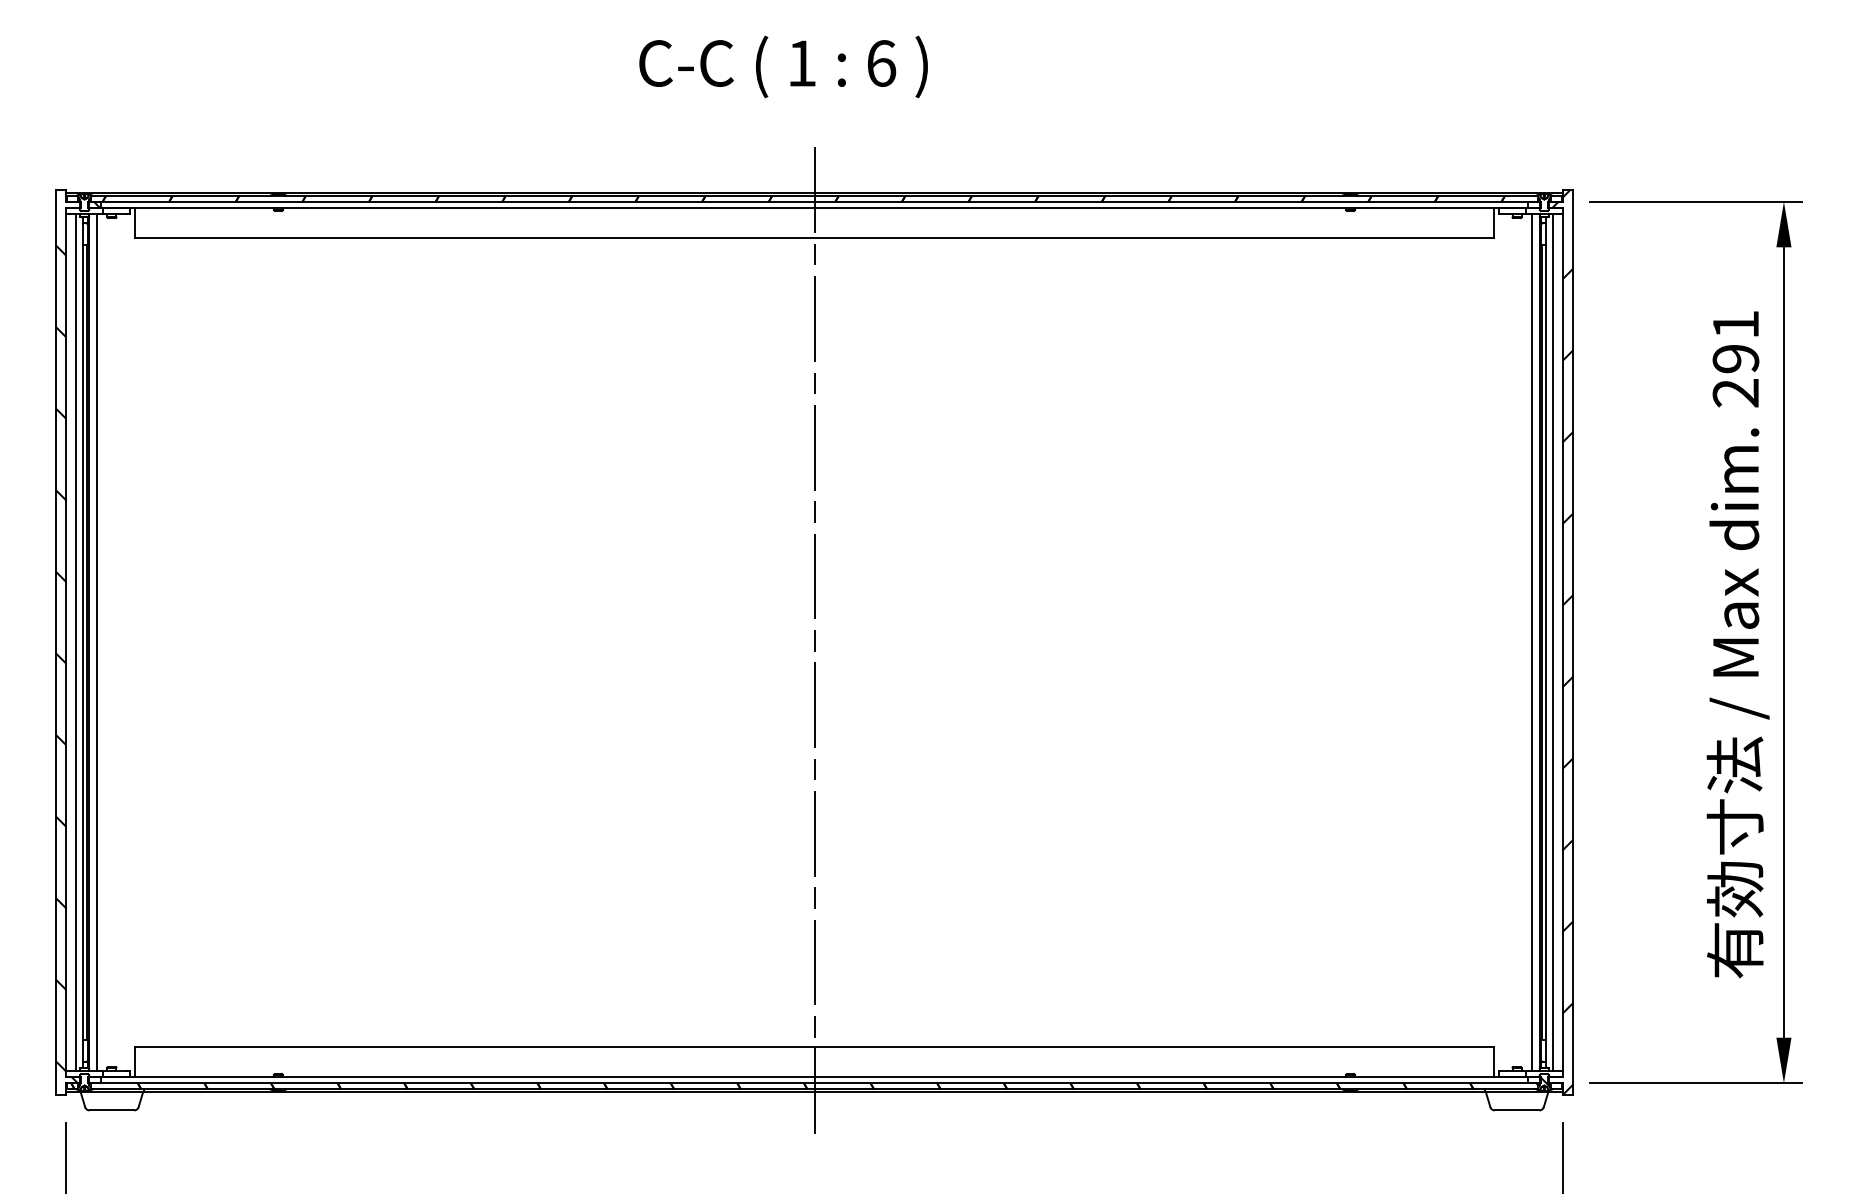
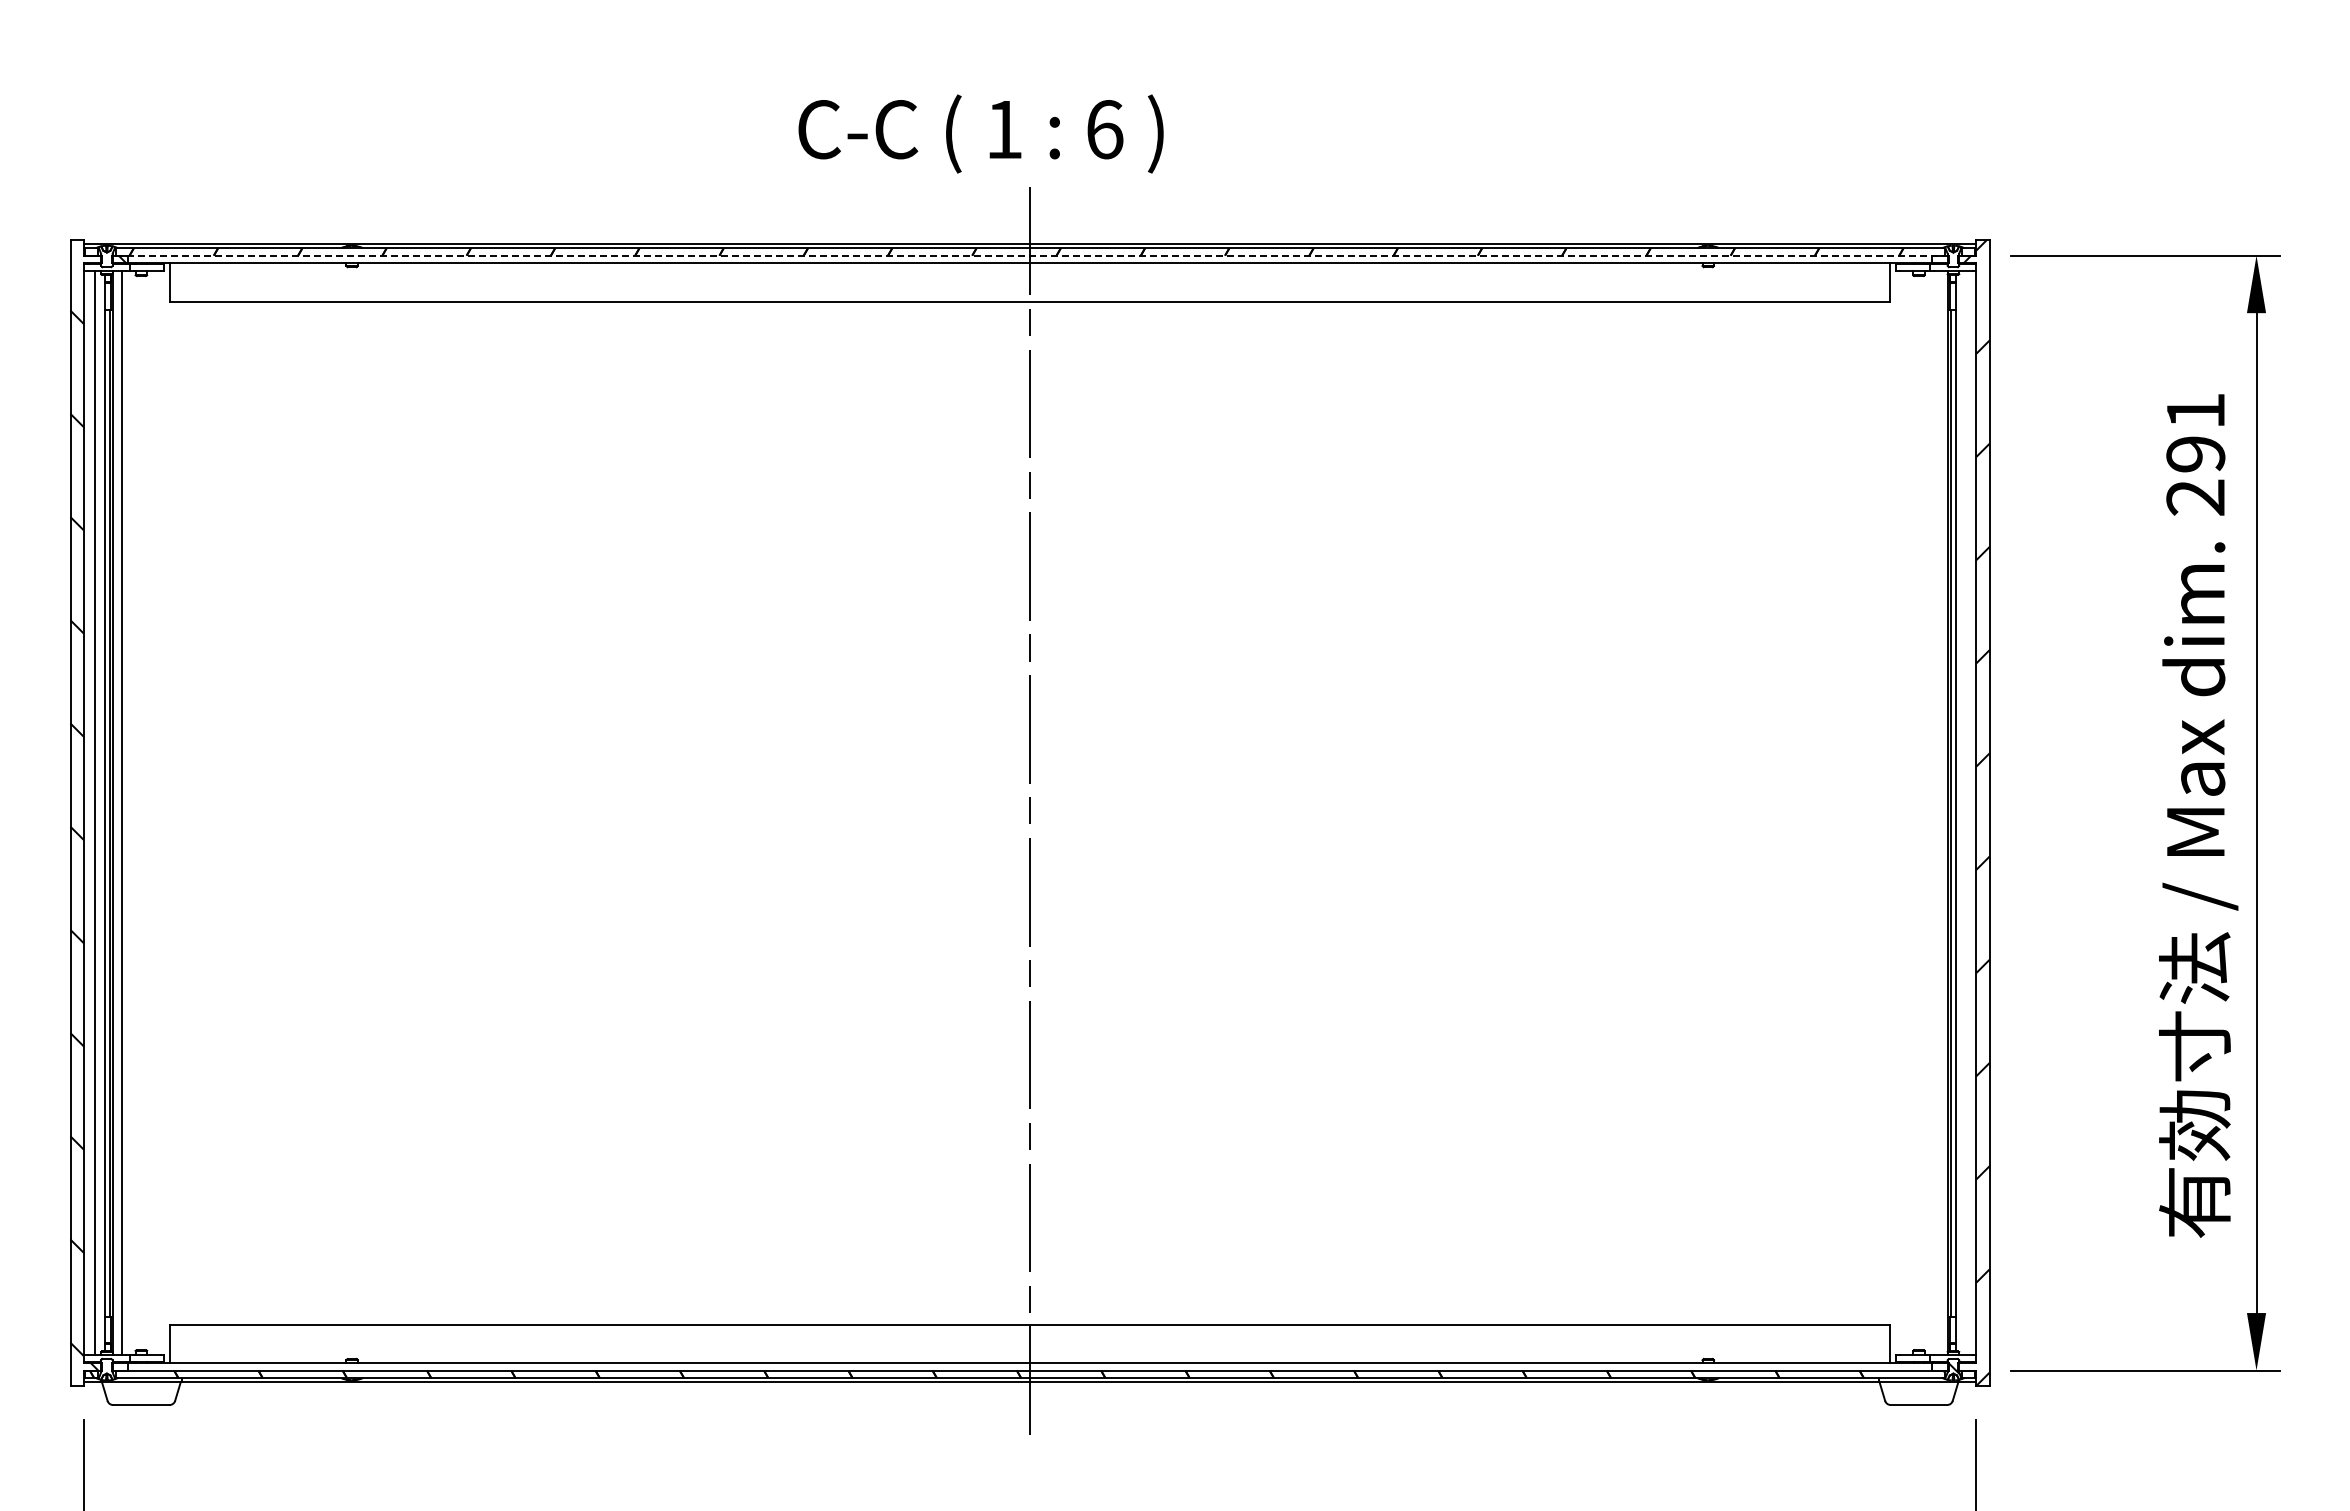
text: (783, 66) -> (980, 133), moved
line: (814, 201) -> (1030, 255), solid -> dashed
line: (1532, 642) -> (1938, 812), removed
line: (1553, 642) -> (1964, 812), removed

